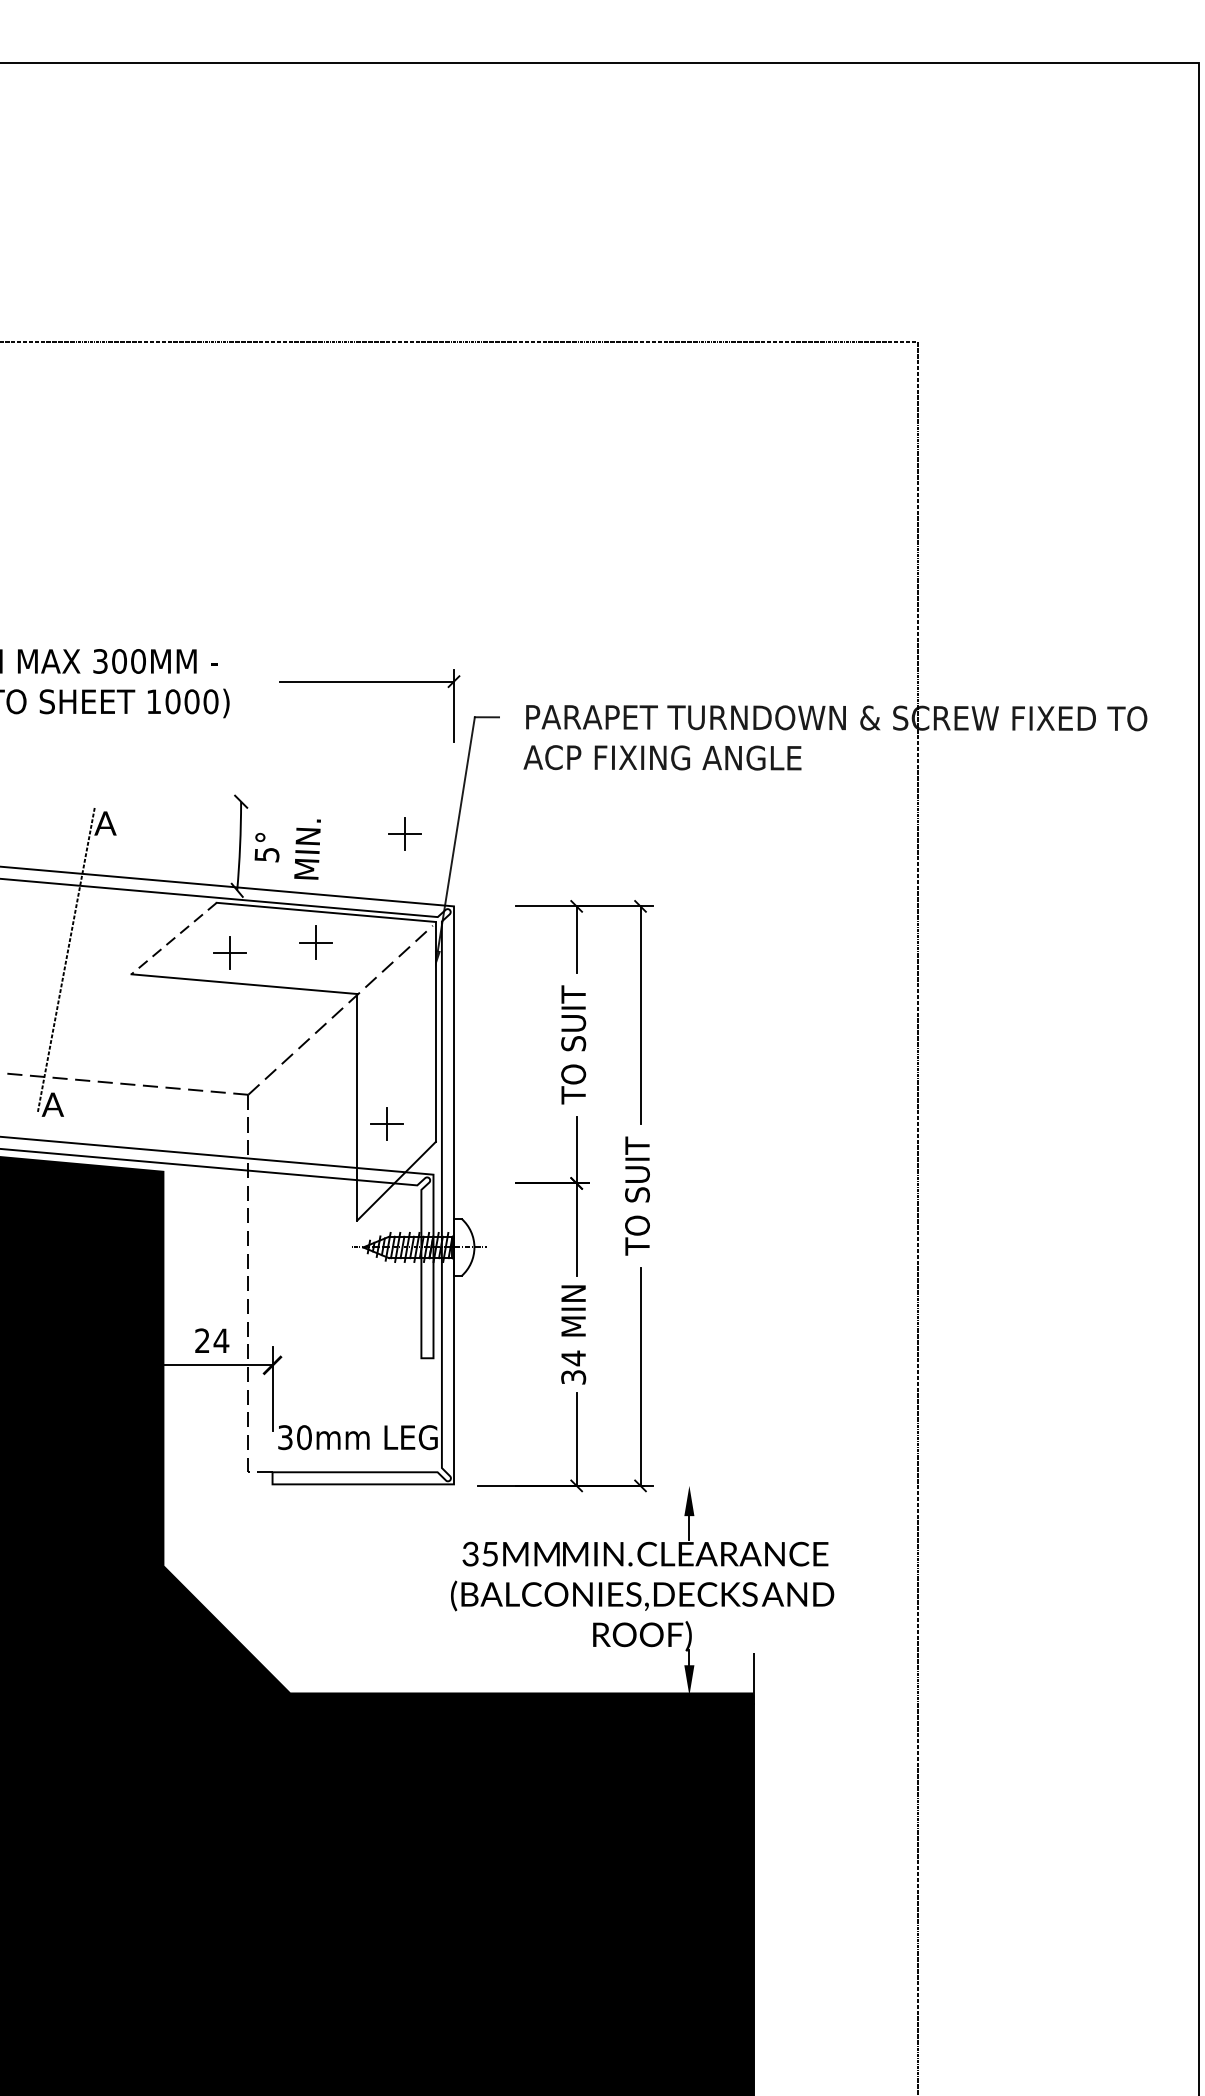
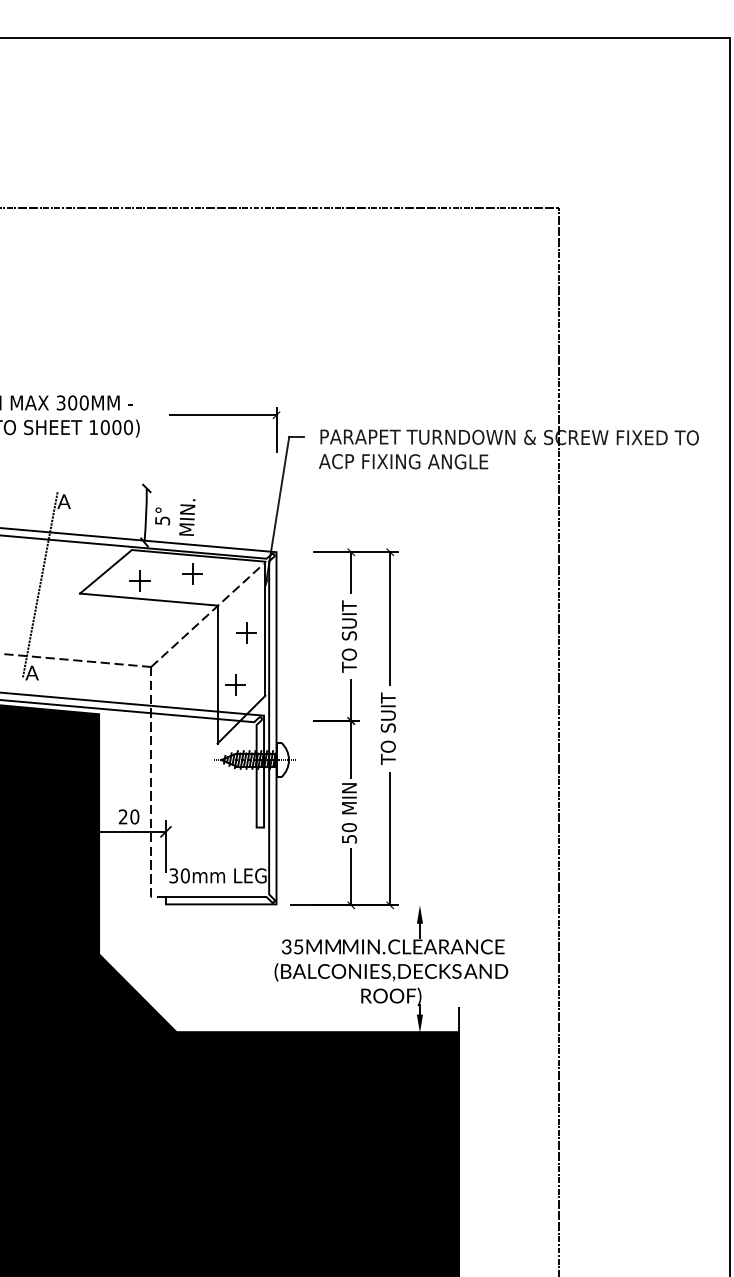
part: (404, 833) -> (246, 632), moved
line: (173, 938) -> (105, 571), dashed -> solid
text: (220, 1340) -> (134, 816), 24 -> 20
text: (572, 1366) -> (348, 832), 34 -> 50

